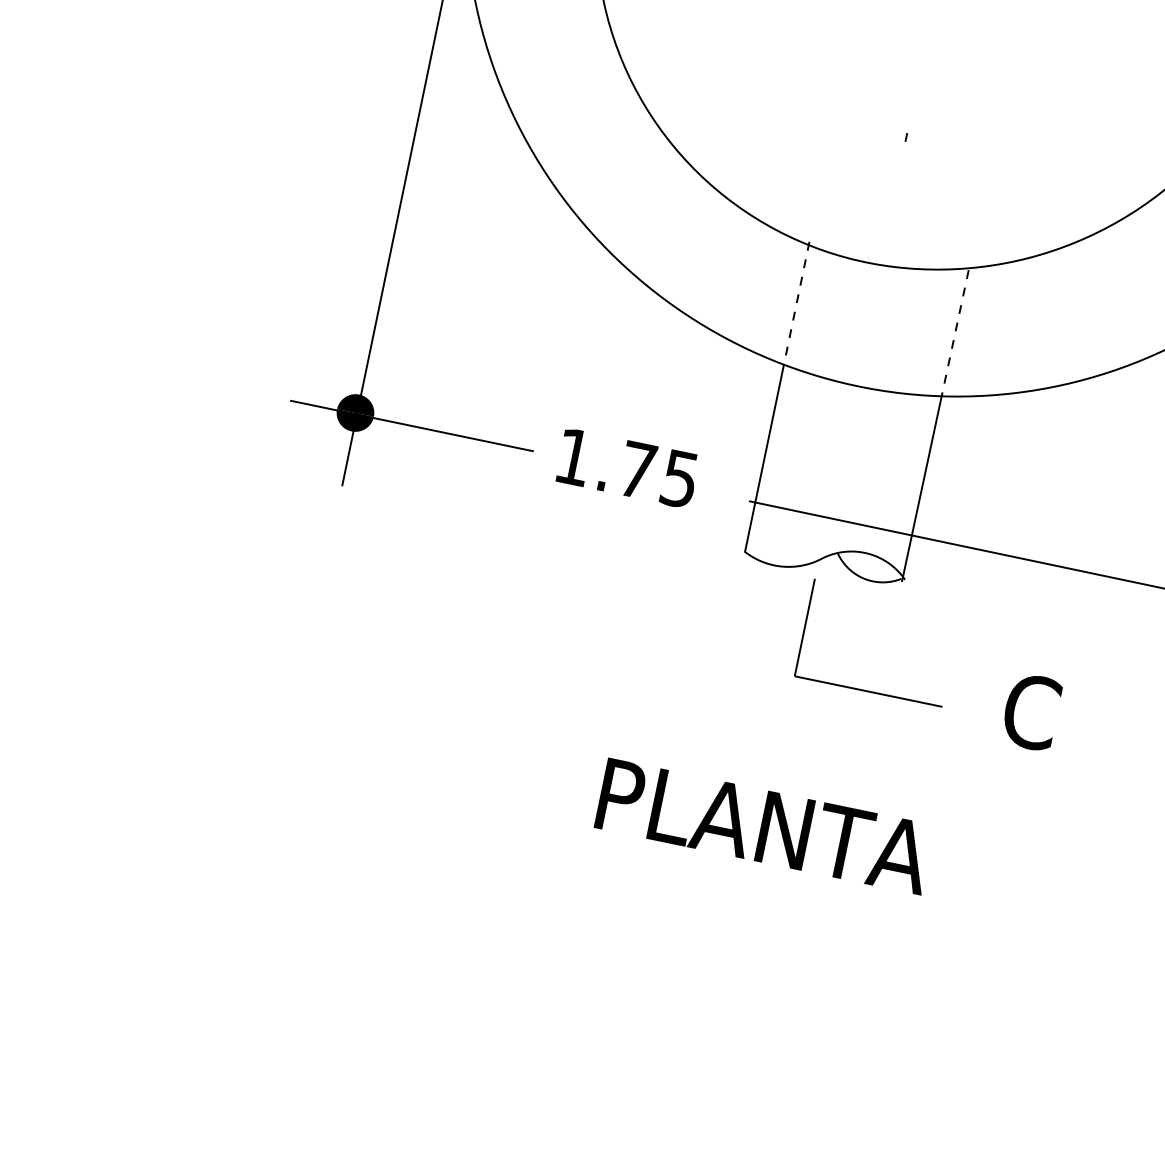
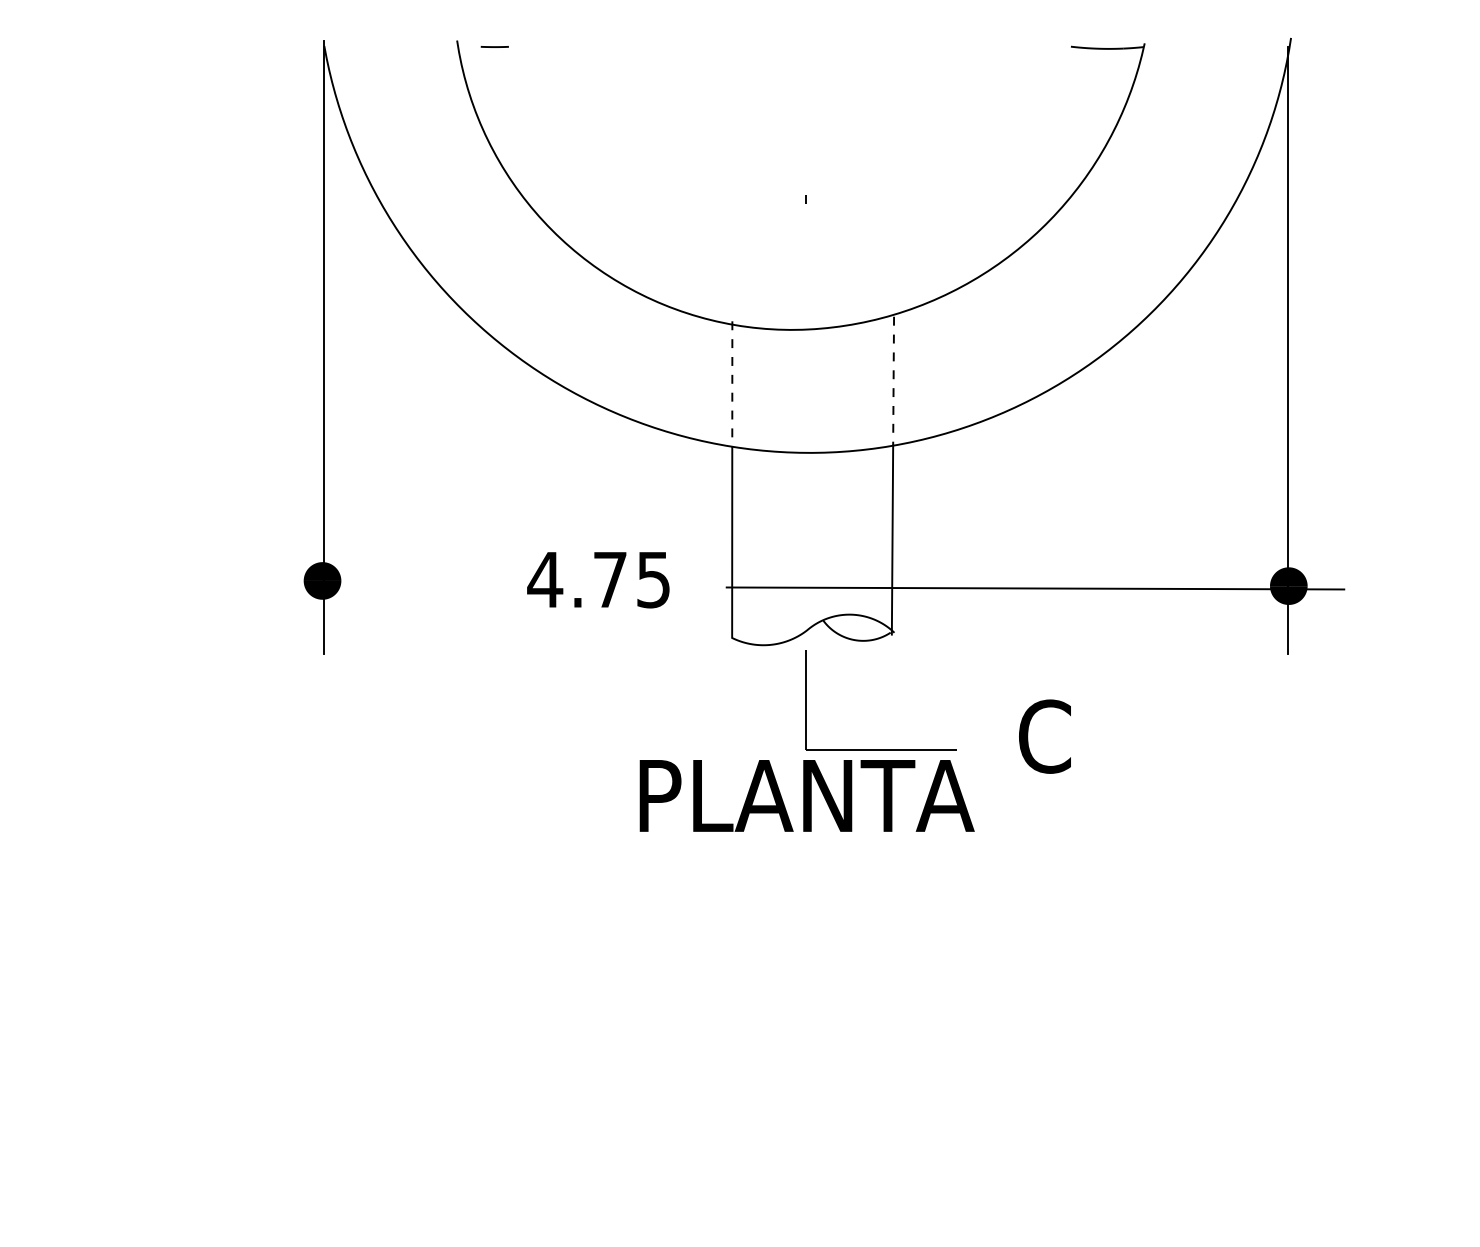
line: (410, 426) -> (379, 582), removed
text: (574, 456) -> (545, 579), 1.75 -> 4.75
text: (764, 826) -> (806, 795), moved

